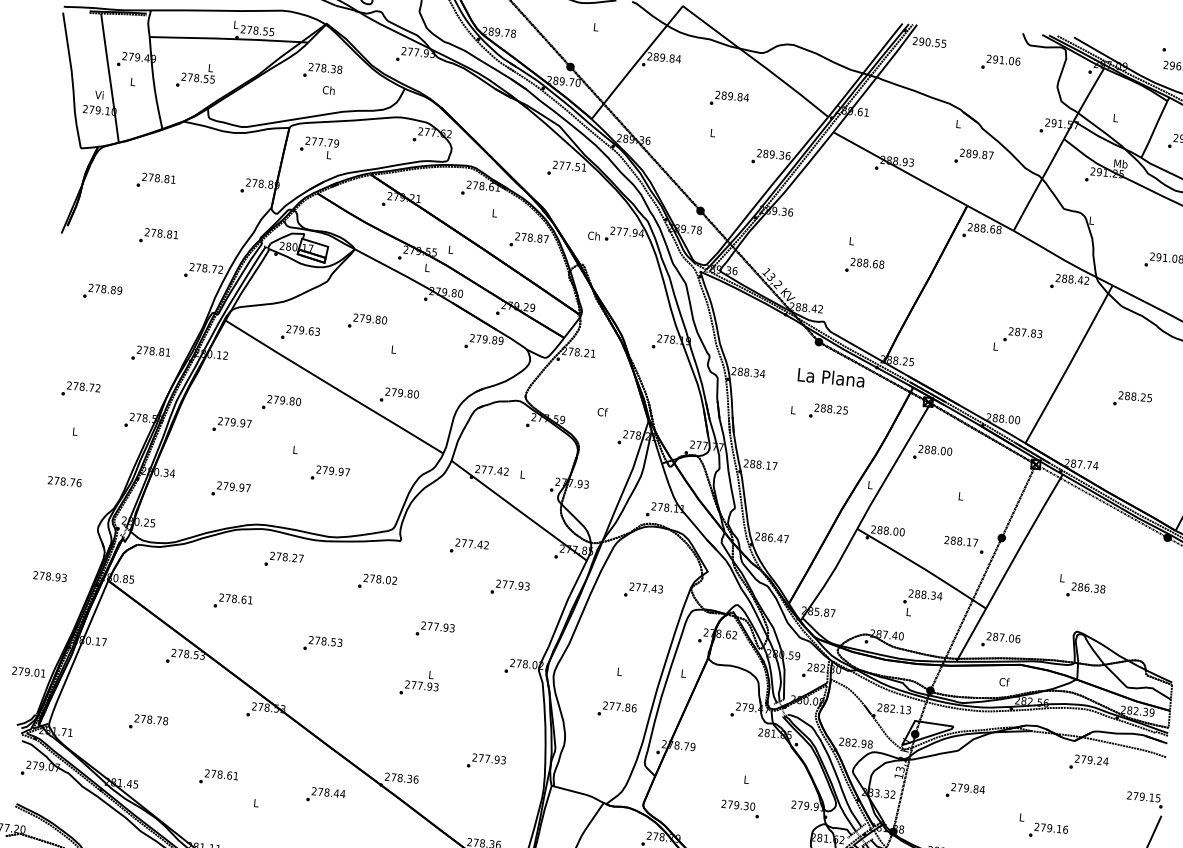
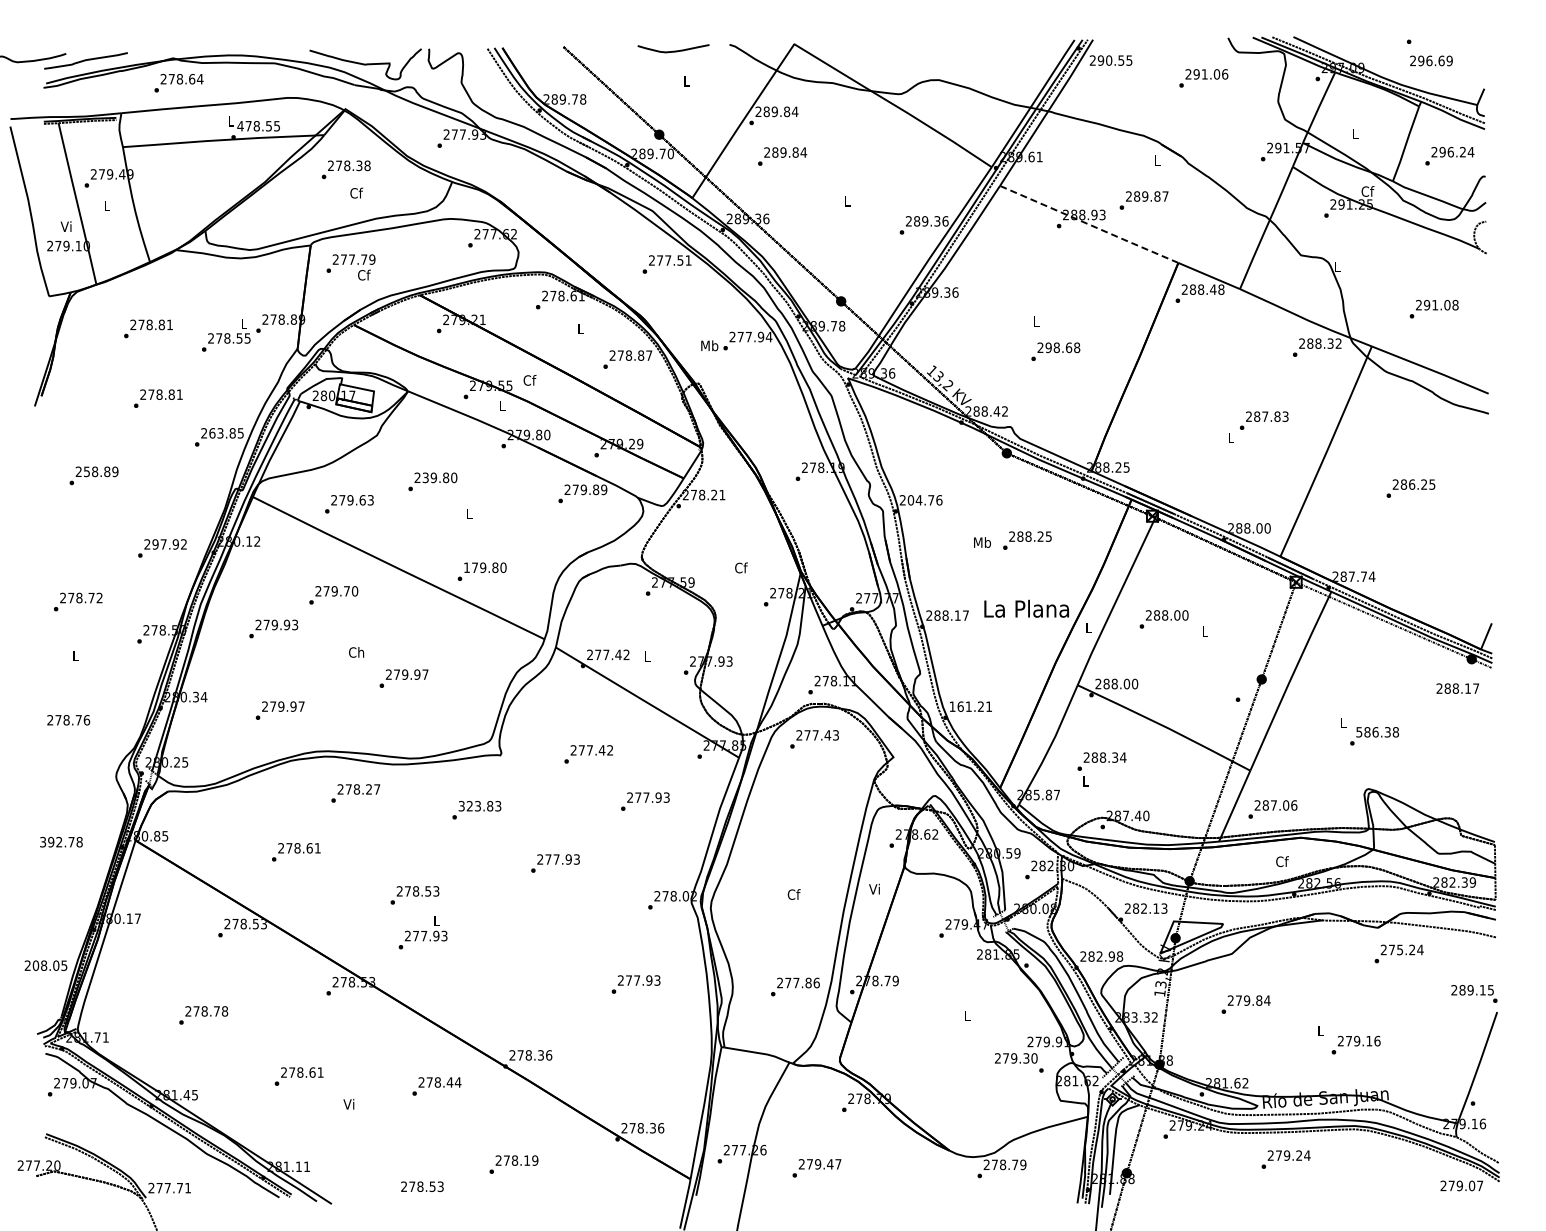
text: (243, 29) -> (240, 126), 278.55 -> 478.55
text: (196, 75) -> (226, 335), moved
text: (328, 89) -> (355, 192), Ch -> Cf
text: (729, 99) -> (782, 156), moved
text: (329, 154) -> (364, 274), L -> Cf
text: (973, 157) -> (1143, 200), moved
text: (1120, 163) -> (1367, 191), Mb -> Cf
line: (900, 169) -> (1089, 224), solid -> dashed
text: (992, 229) -> (1212, 289), 288.68 -> 288.48
text: (594, 235) -> (709, 345), Ch -> Mb
text: (450, 249) -> (529, 380), L -> Cf
text: (859, 262) -> (1048, 347), 288.68 -> 298.68
text: (209, 268) -> (226, 433), 278.72 -> 263.85
text: (1080, 280) -> (1330, 343), 288.42 -> 288.32
text: (97, 288) -> (86, 471), 278.89 -> 258.89
text: (362, 318) -> (425, 477), 279.80 -> 239.80
text: (156, 351) -> (169, 544), 278.81 -> 297.92
text: (751, 372) -> (924, 500), 288.34 -> 204.76
text: (831, 377) -> (1026, 608), moved
text: (387, 391) -> (466, 567), 279.80 -> 179.80
text: (1134, 396) -> (1412, 484), 288.25 -> 286.25
text: (291, 401) -> (346, 591), 279.80 -> 279.70
text: (793, 410) -> (982, 542), L -> Mb
text: (249, 423) -> (295, 624), 279.97 -> 279.93
text: (295, 449) -> (356, 652), L -> Ch
text: (932, 453) -> (1163, 619), moved
text: (771, 537) -> (970, 706), 286.47 -> 161.21
text: (961, 541) -> (1457, 688), moved
text: (50, 576) -> (61, 841), 278.93 -> 392.78
text: (380, 579) -> (479, 806), 278.02 -> 323.83
text: (1074, 586) -> (1359, 732), 286.38 -> 586.38
text: (643, 591) -> (814, 739), moved
text: (921, 603) -> (1101, 769), moved
text: (619, 671) -> (793, 894), L -> Cf
text: (31, 672) -> (49, 965), 279.01 -> 208.05
text: (683, 673) -> (874, 888), L -> Vi
text: (419, 682) -> (422, 932), moved
text: (617, 709) -> (795, 986), moved
text: (1090, 759) -> (1400, 949), 279.24 -> 275.24
text: (486, 761) -> (635, 984), moved
text: (1135, 796) -> (1462, 990), 279.15 -> 289.15
text: (255, 802) -> (348, 1103), L -> Vi
text: (740, 808) -> (1019, 1062), moved

